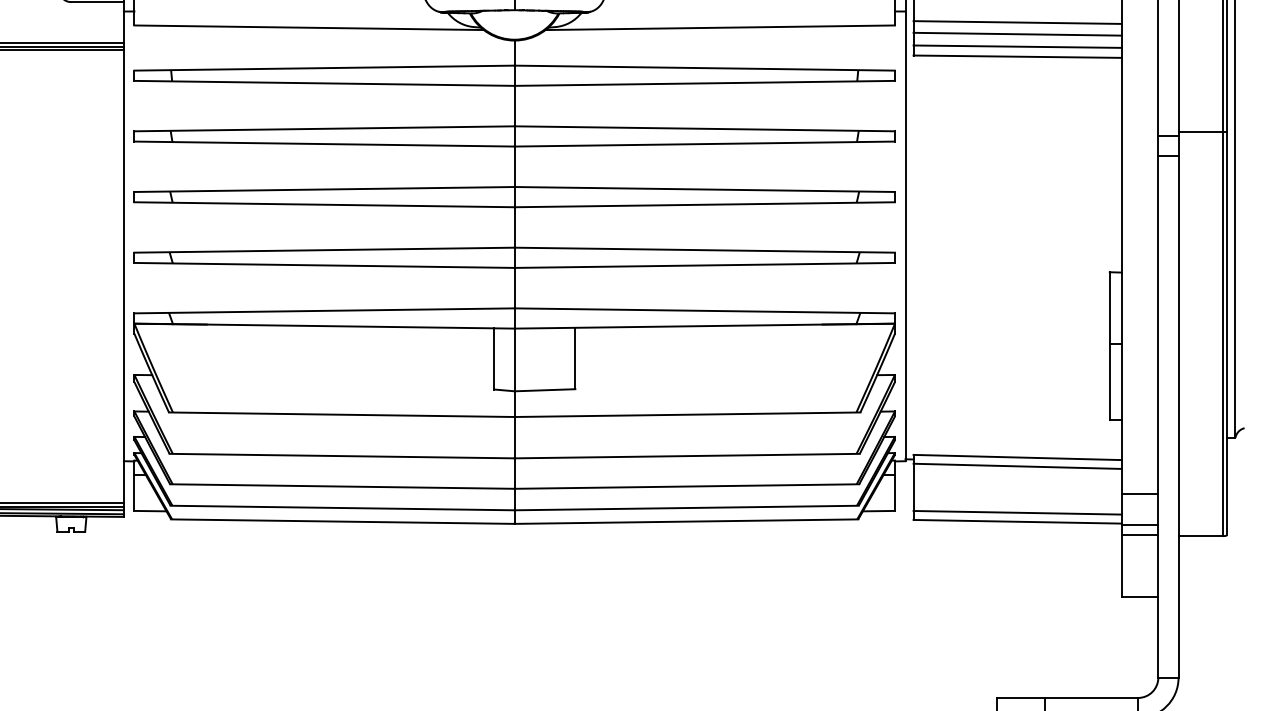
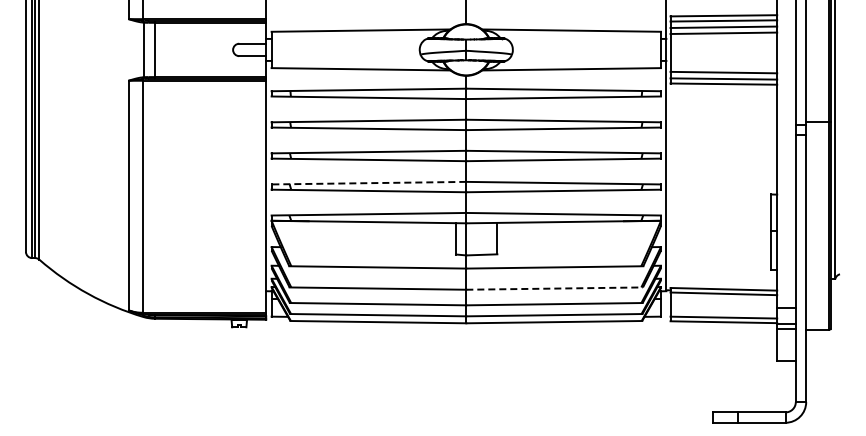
line: (1017, 22) -> (723, 66), removed
line: (323, 250) -> (368, 183), solid -> dashed
line: (688, 455) -> (555, 288), solid -> dashed

